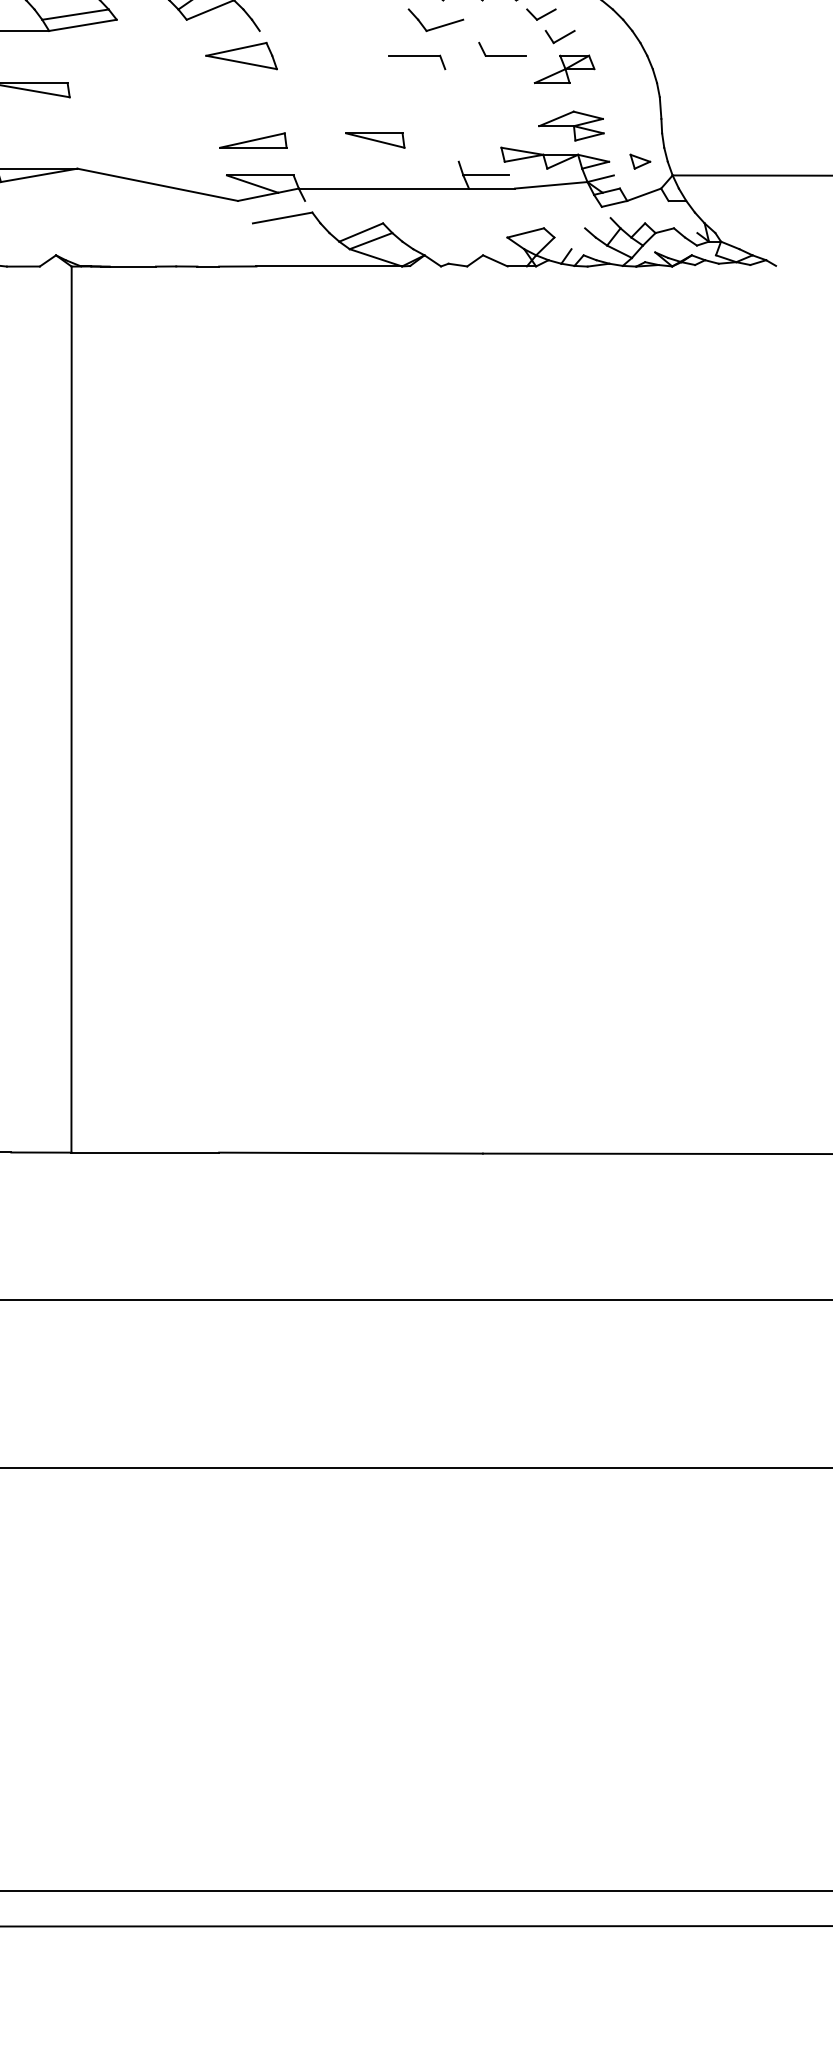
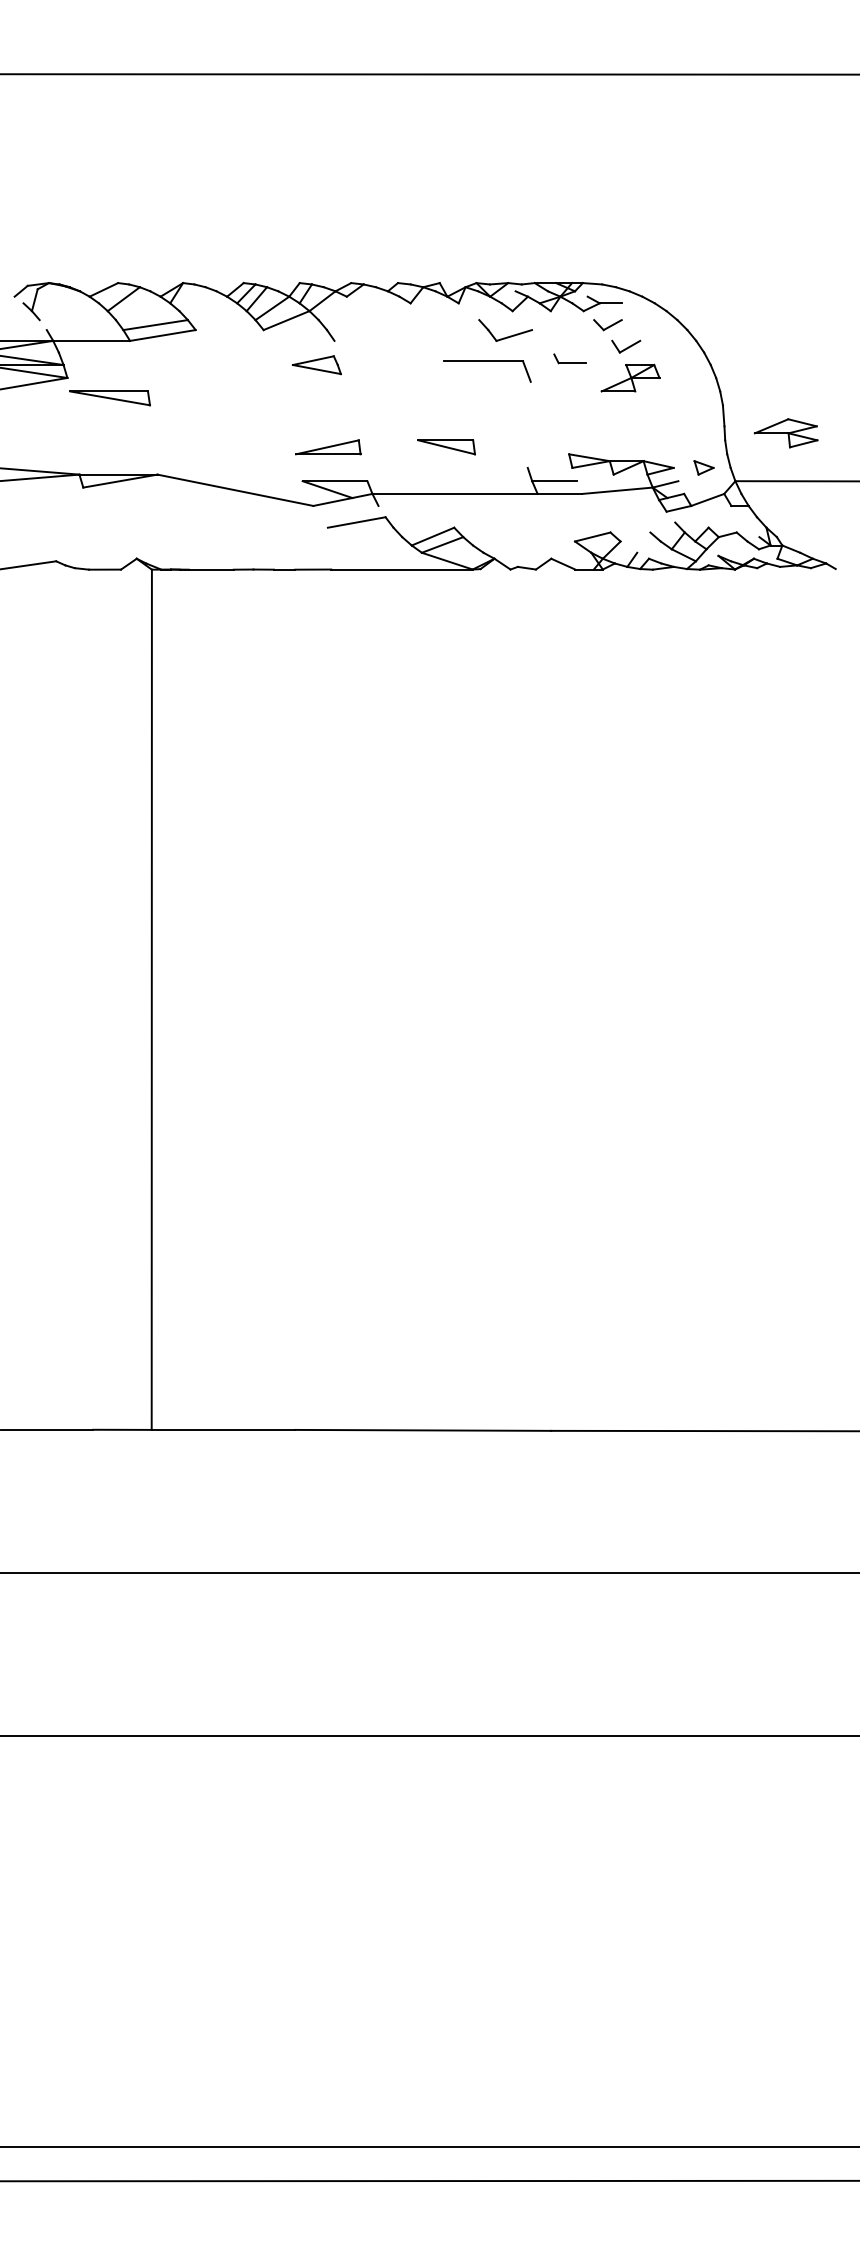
part: (501, 49) -> (569, 358), size x0.7
part: (241, 55) -> (316, 364), size x0.7
part: (417, 62) -> (487, 371), size x1.6
part: (571, 126) -> (786, 433), moved

